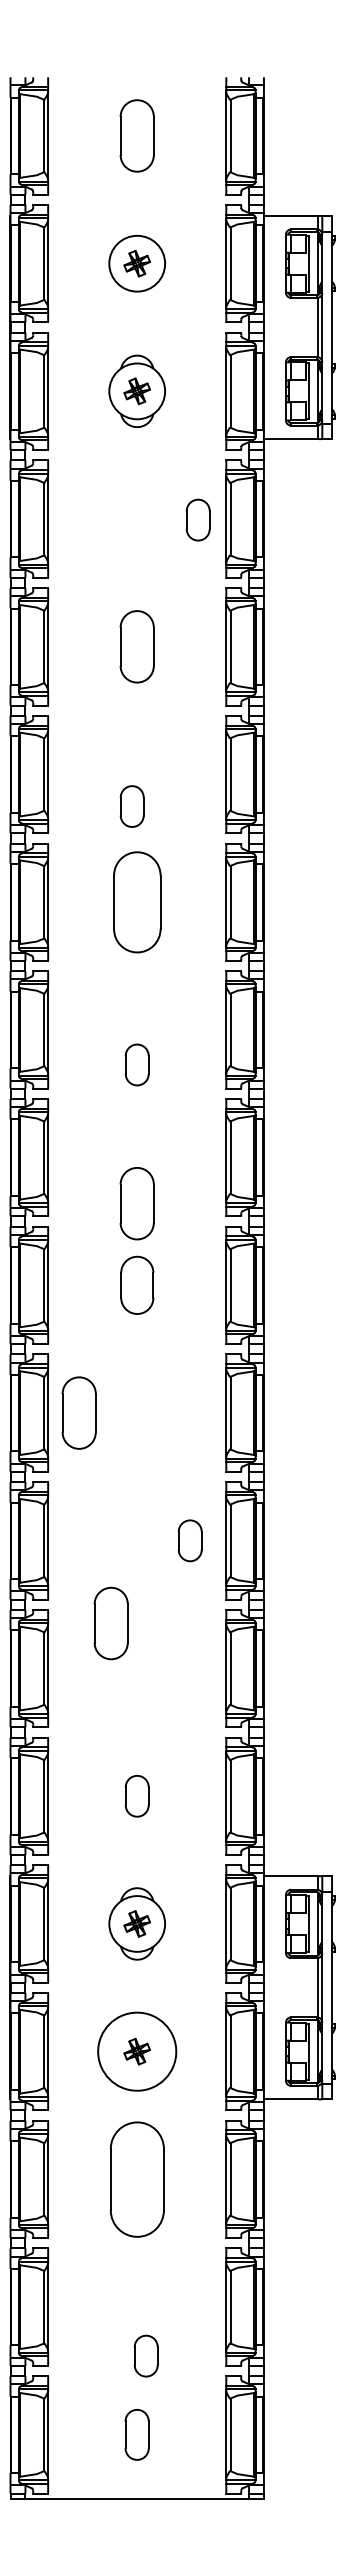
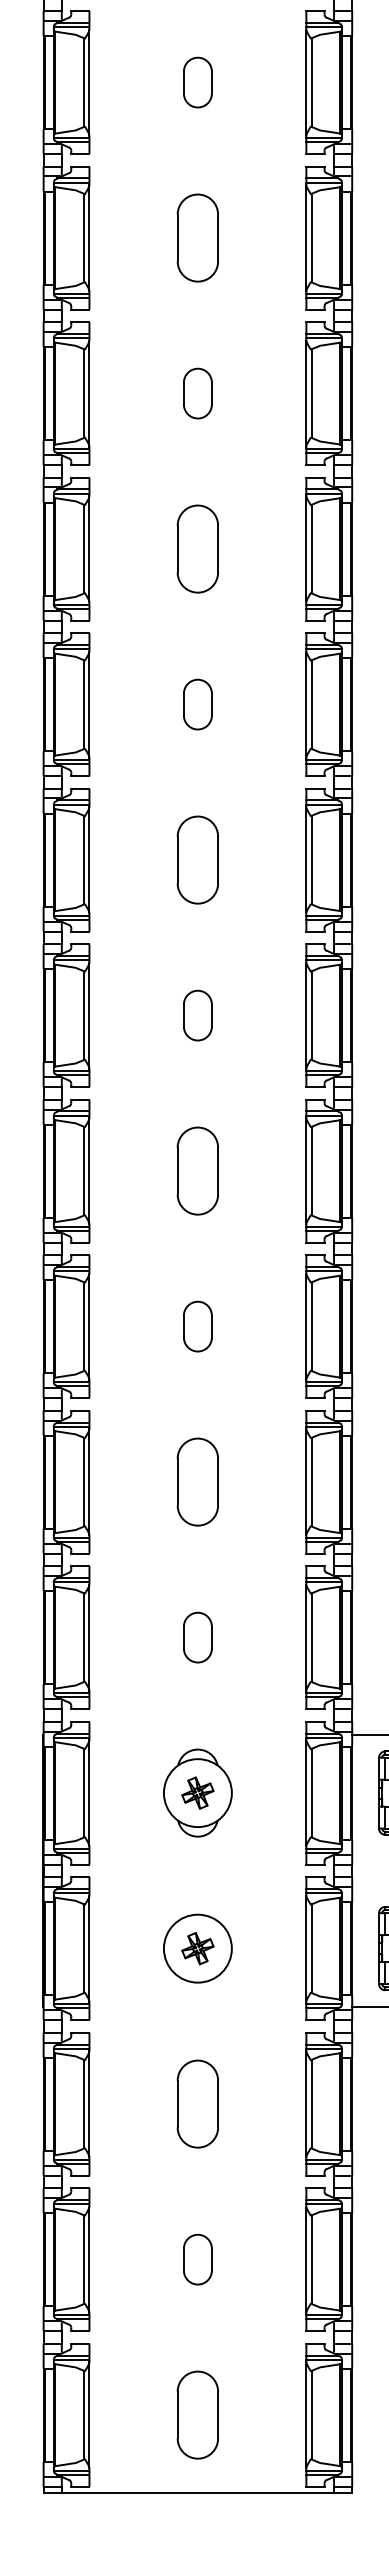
part: (197, 519) -> (197, 81), moved
part: (131, 806) -> (197, 393), moved
part: (136, 901) -> (197, 548), size x0.71
part: (136, 1064) -> (197, 704), moved
part: (136, 1203) -> (197, 859), moved
part: (136, 1285) -> (197, 1015), size x0.71
part: (78, 1412) -> (197, 1170), moved
part: (189, 1540) -> (197, 1326), moved
part: (110, 1623) -> (197, 1482), moved
circle: (137, 2051) -> (198, 1948), size x0.71
part: (136, 2178) -> (197, 2103), size x0.62
part: (145, 2355) -> (197, 2258), moved
part: (136, 2434) -> (197, 2414), size x1.43

